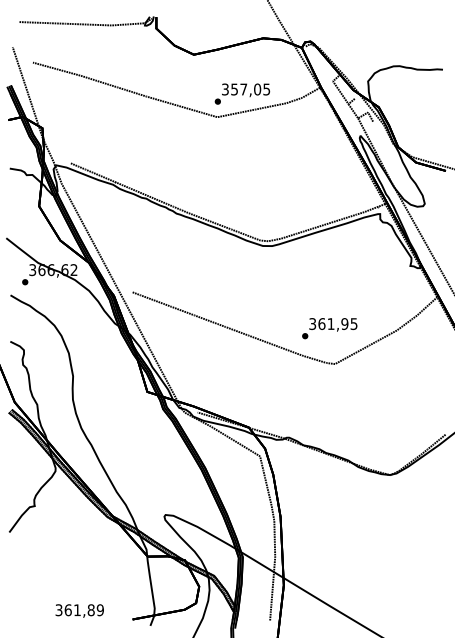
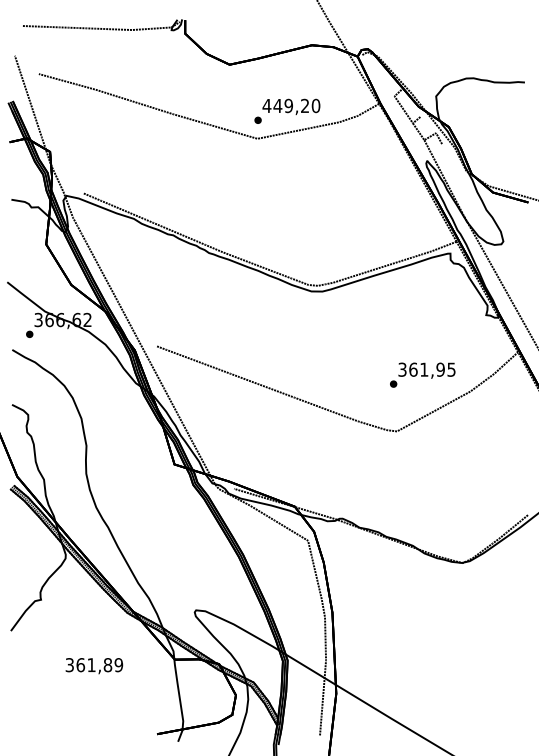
text: (245, 89) -> (290, 105), 357,05 -> 449,20
text: (329, 328) -> (422, 375), moved
text: (79, 610) -> (94, 665), moved

